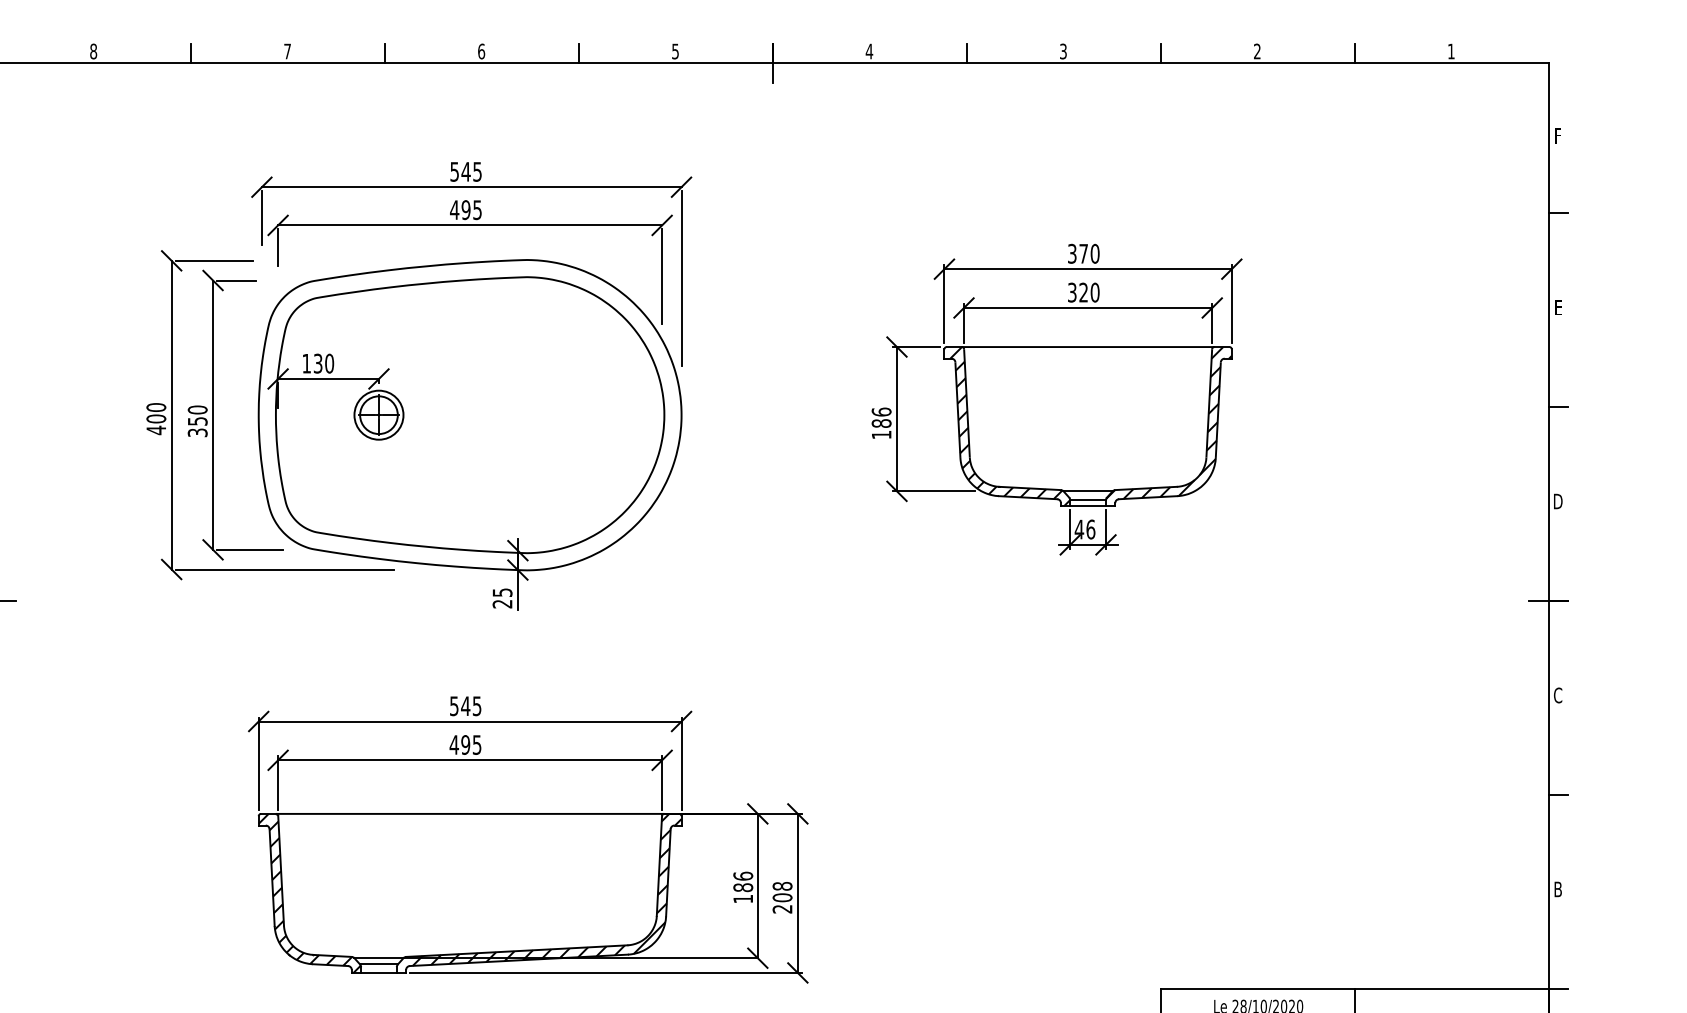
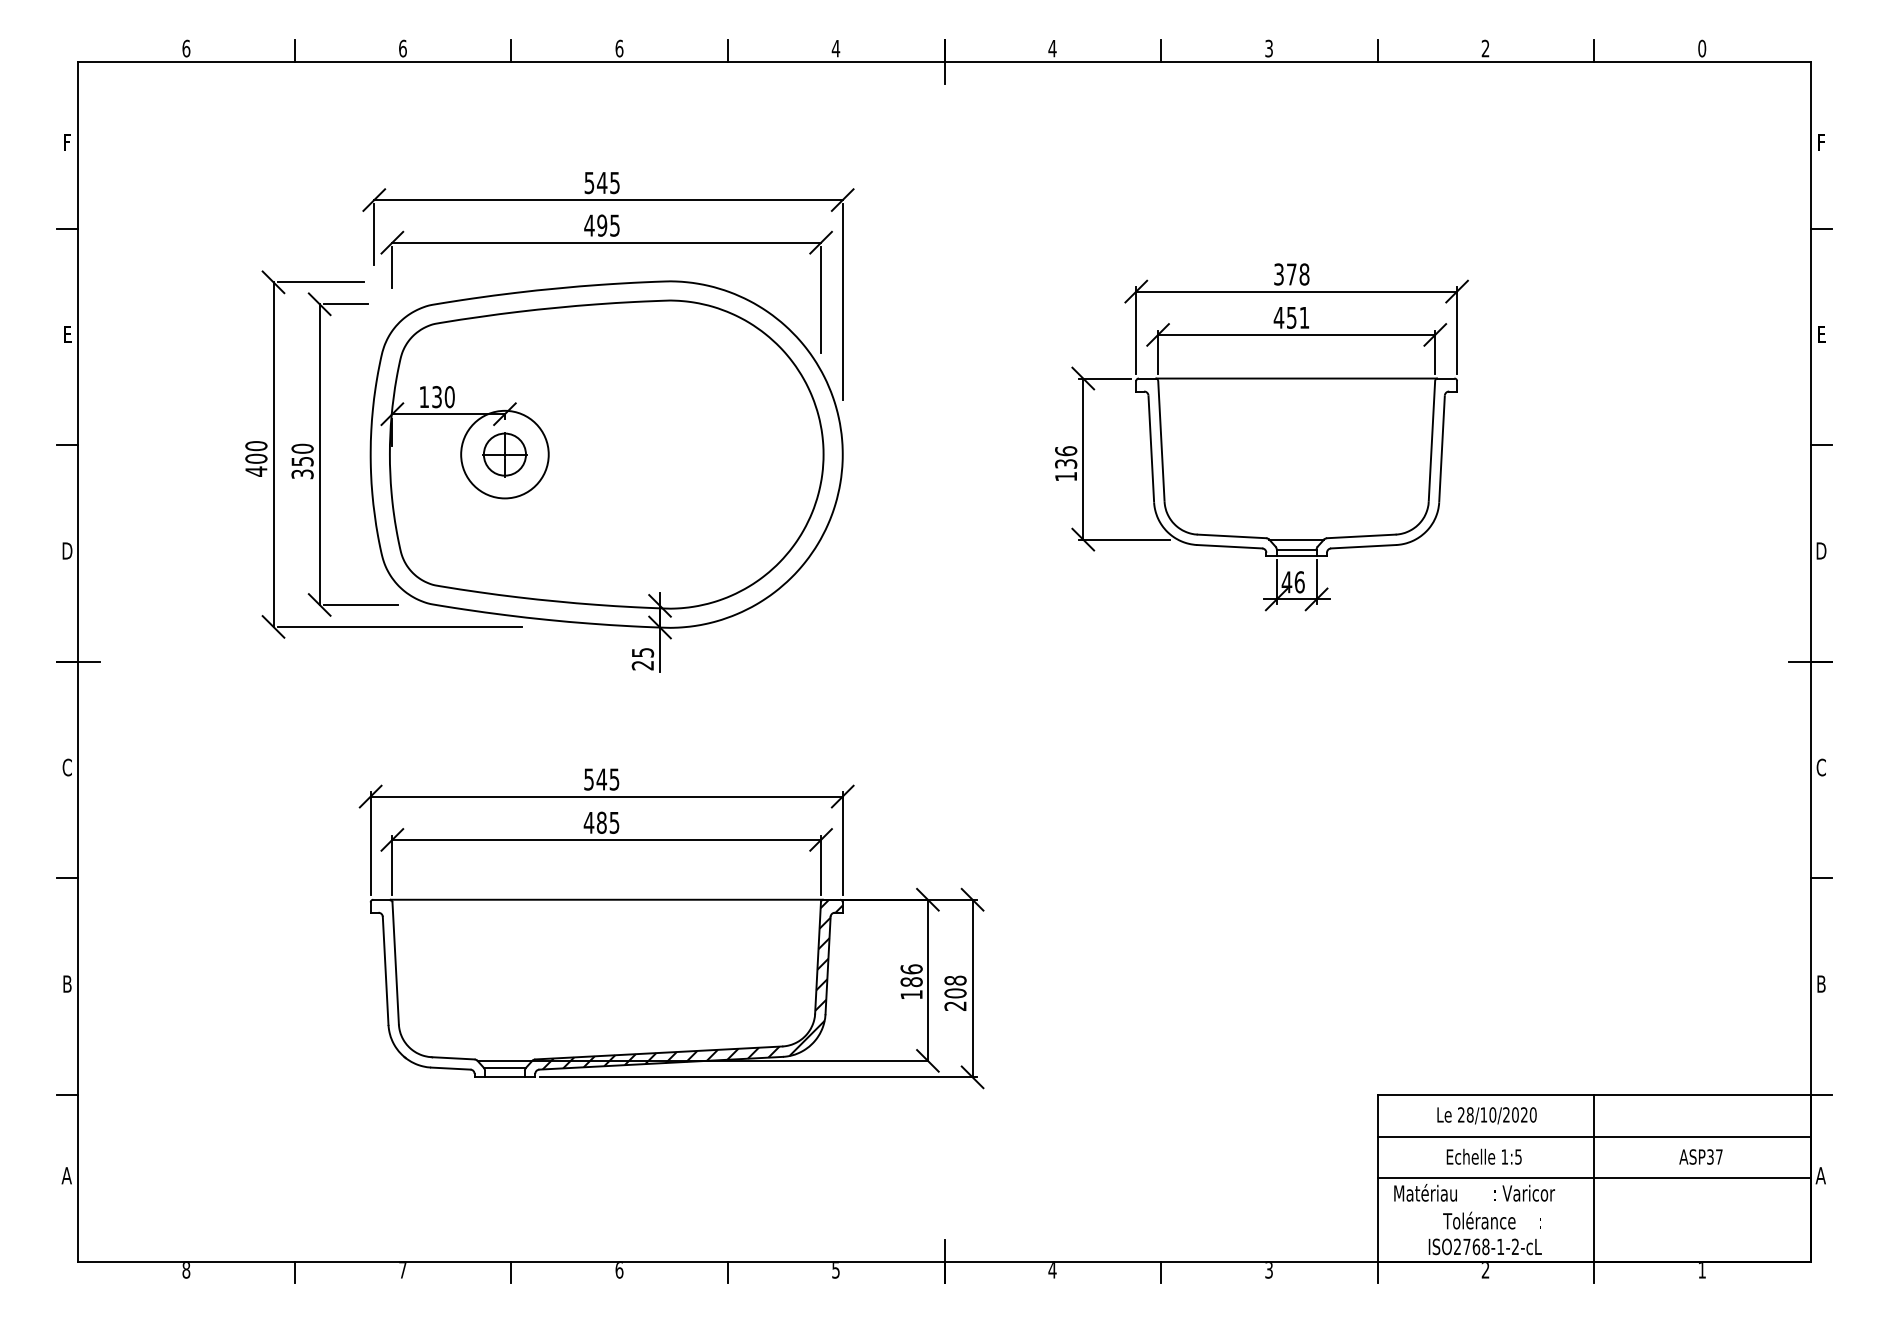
text: (93, 51) -> (186, 48), 8 -> 6
text: (287, 51) -> (402, 48), 7 -> 6
text: (675, 51) -> (835, 48), 5 -> 4
text: (1451, 51) -> (1702, 48), 1 -> 0
text: (1095, 253) -> (1304, 274), 370 -> 378
text: (1083, 292) -> (1291, 317), 320 -> 451
circle: (378, 415) -> (504, 454), size x1.6
text: (881, 423) -> (1066, 463), 186 -> 136
hatch: (1168, 423) -> (1386, 463), removed
hatch: (1010, 426) -> (1209, 467), removed
text: (465, 744) -> (601, 822), 495 -> 485
hatch: (309, 893) -> (427, 988), removed

